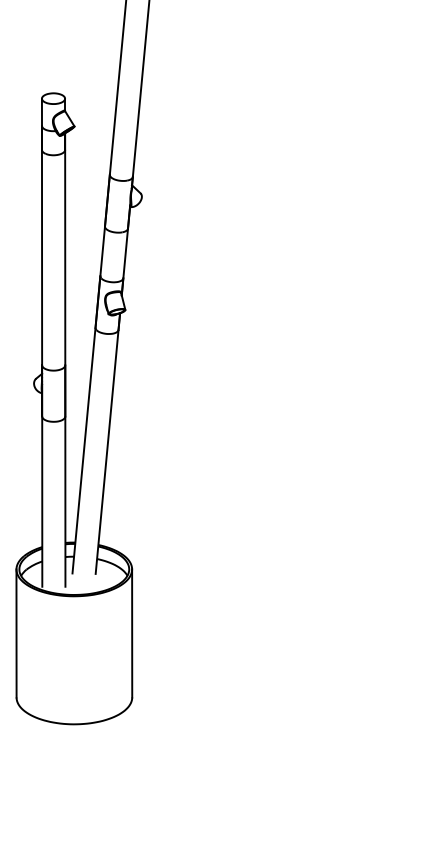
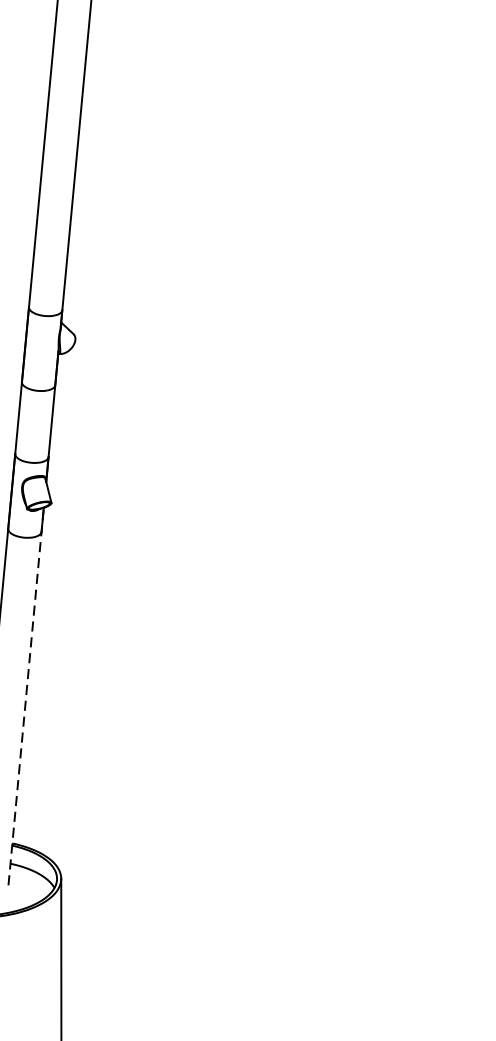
line: (107, 443) -> (25, 696), solid -> dashed

